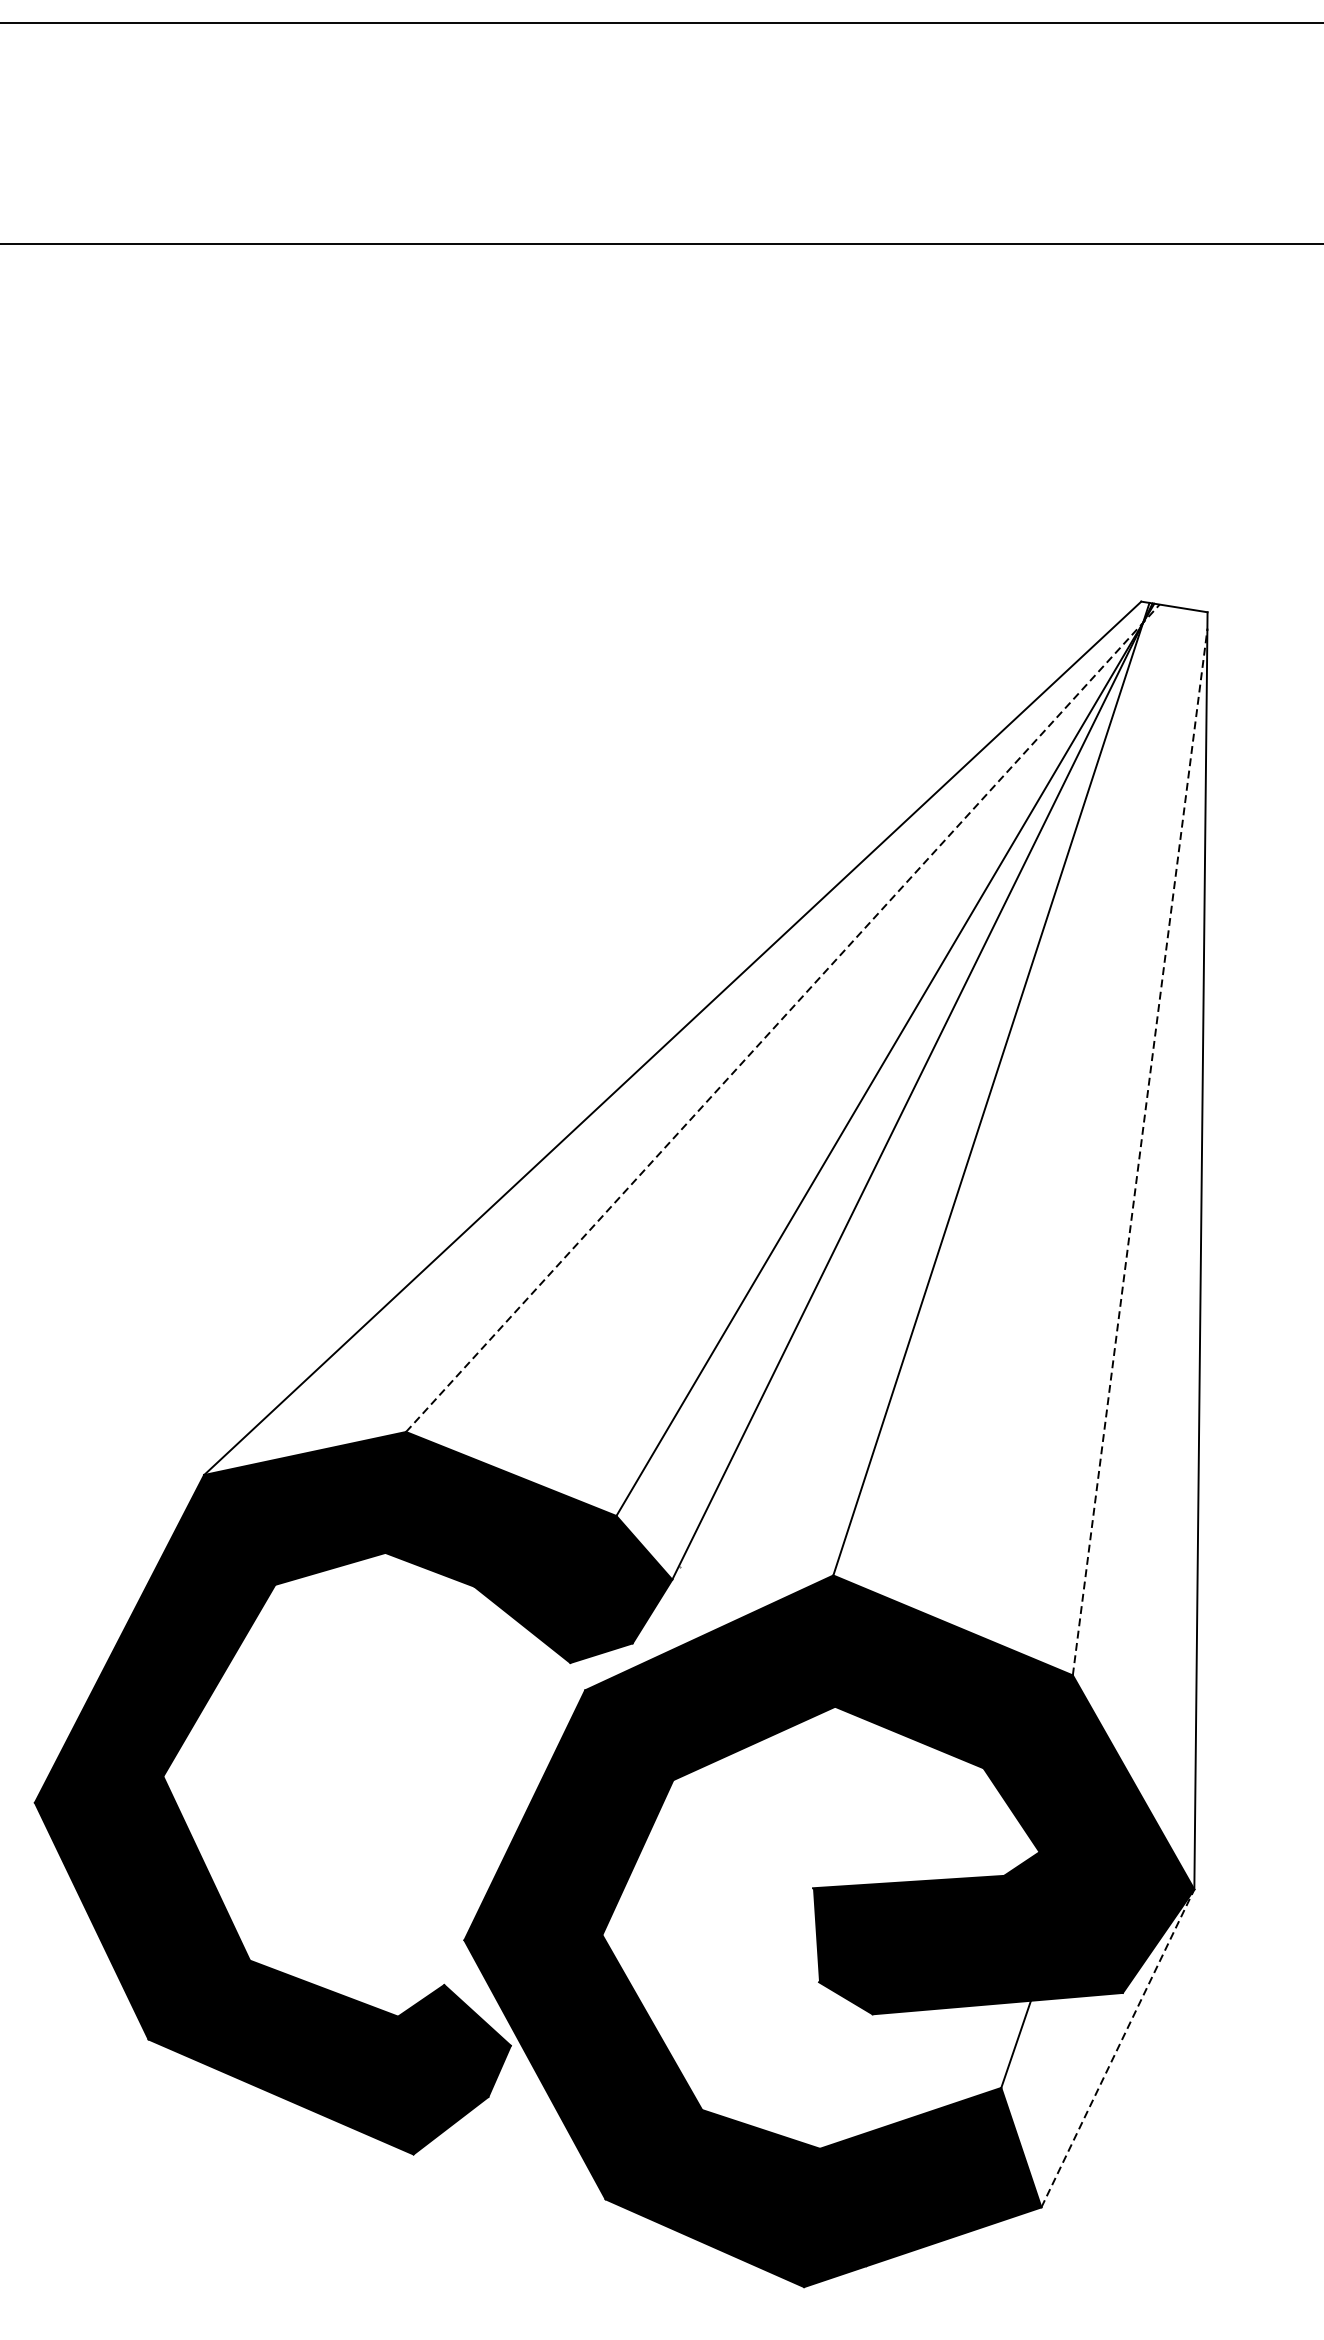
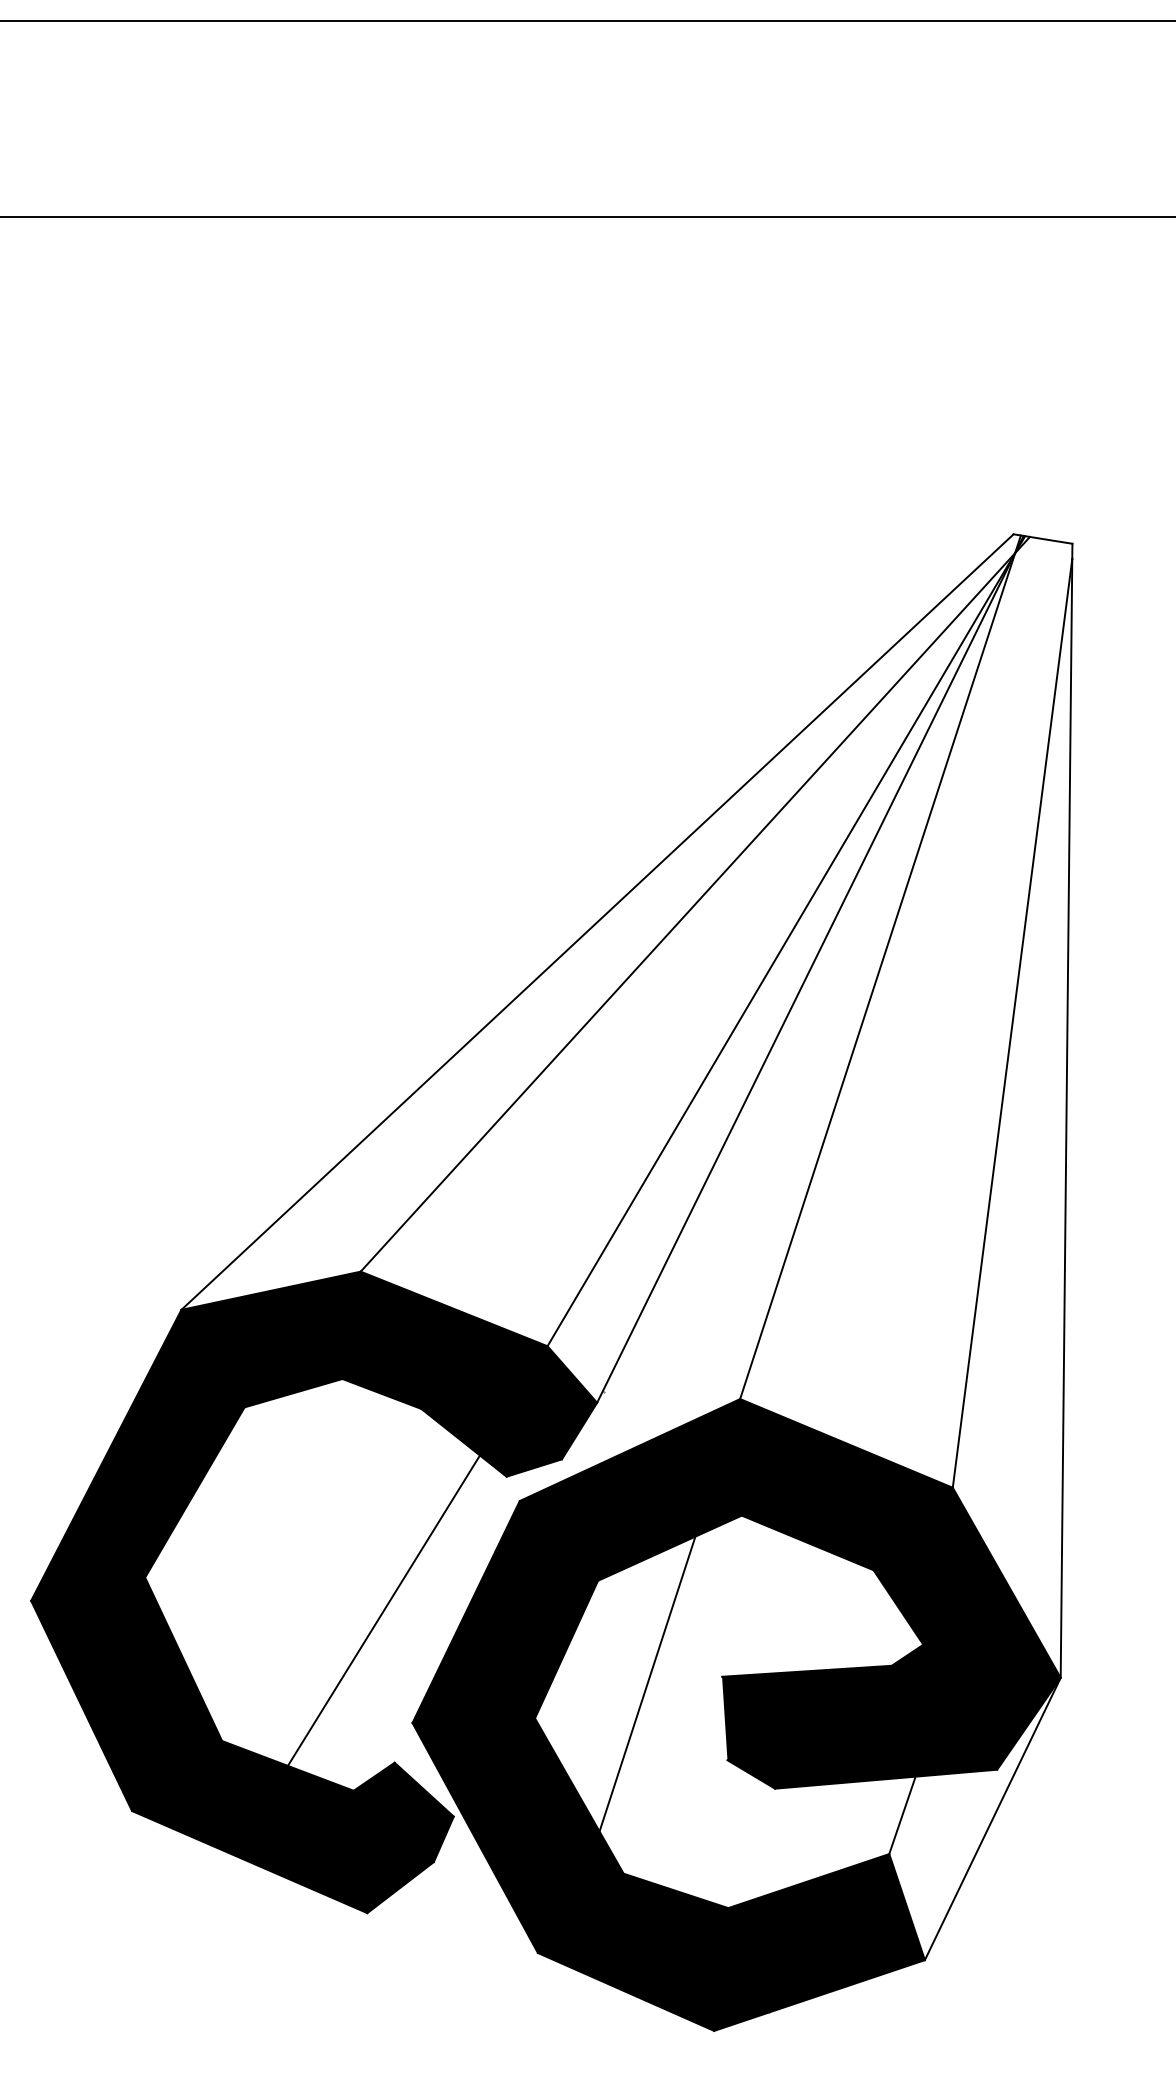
line: (783, 1018) -> (695, 904), dashed -> solid
line: (1140, 1151) -> (1012, 1022), dashed -> solid
line: (431, 1813) -> (383, 1610), added
line: (729, 1895) -> (647, 1683), added
line: (1117, 2047) -> (992, 1818), dashed -> solid

